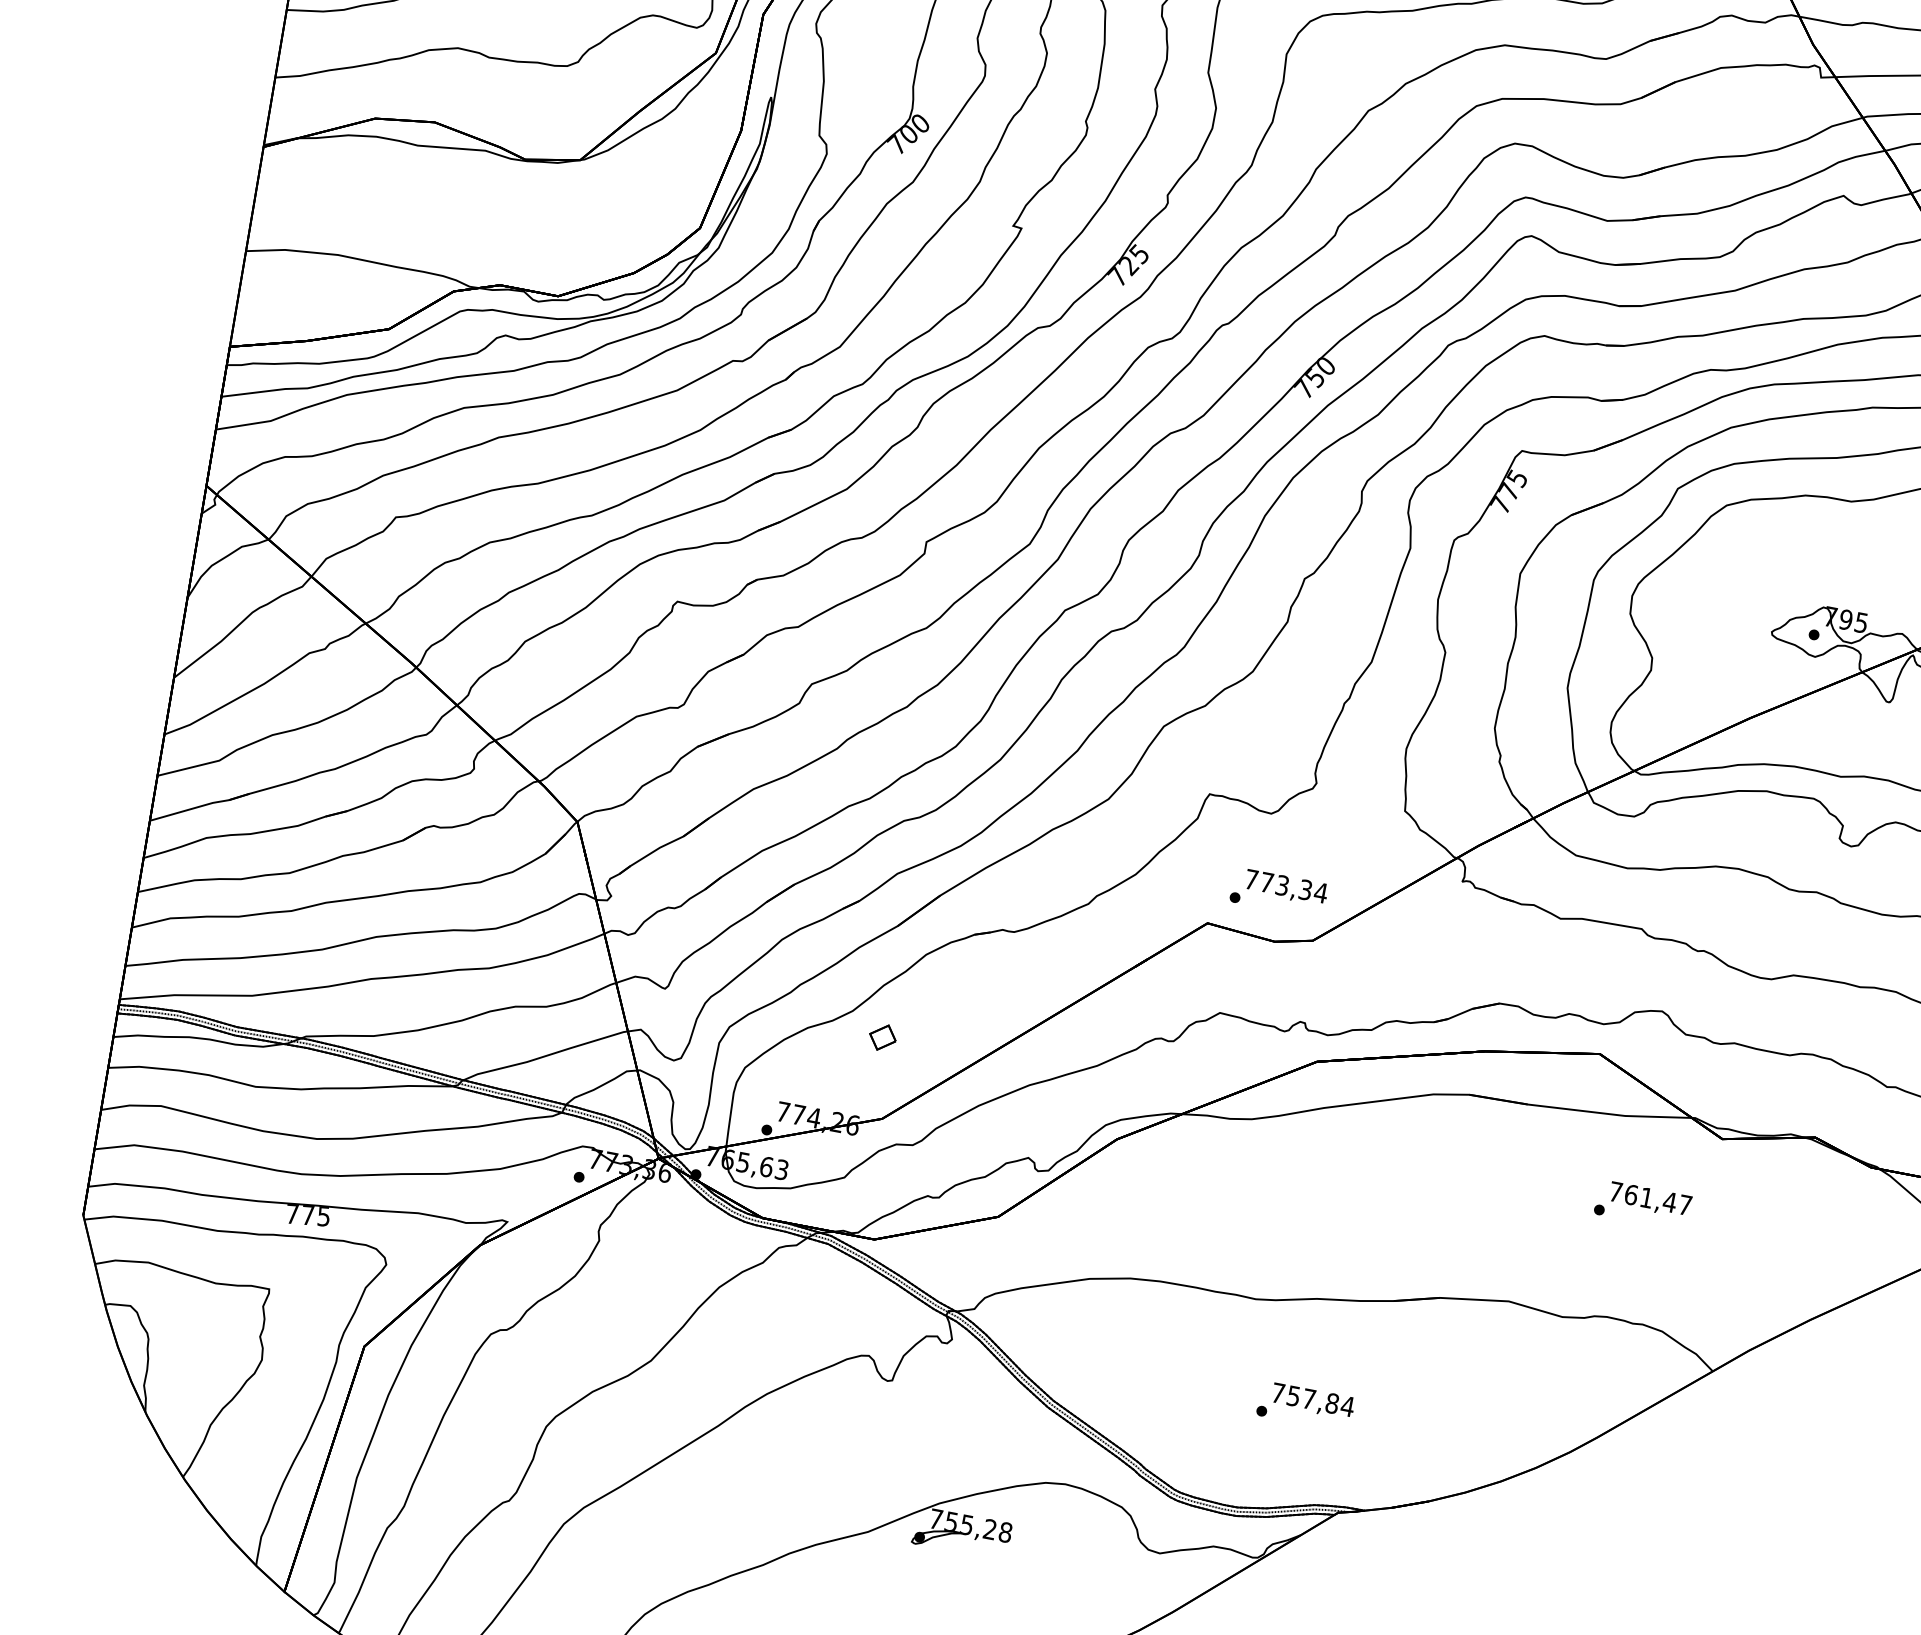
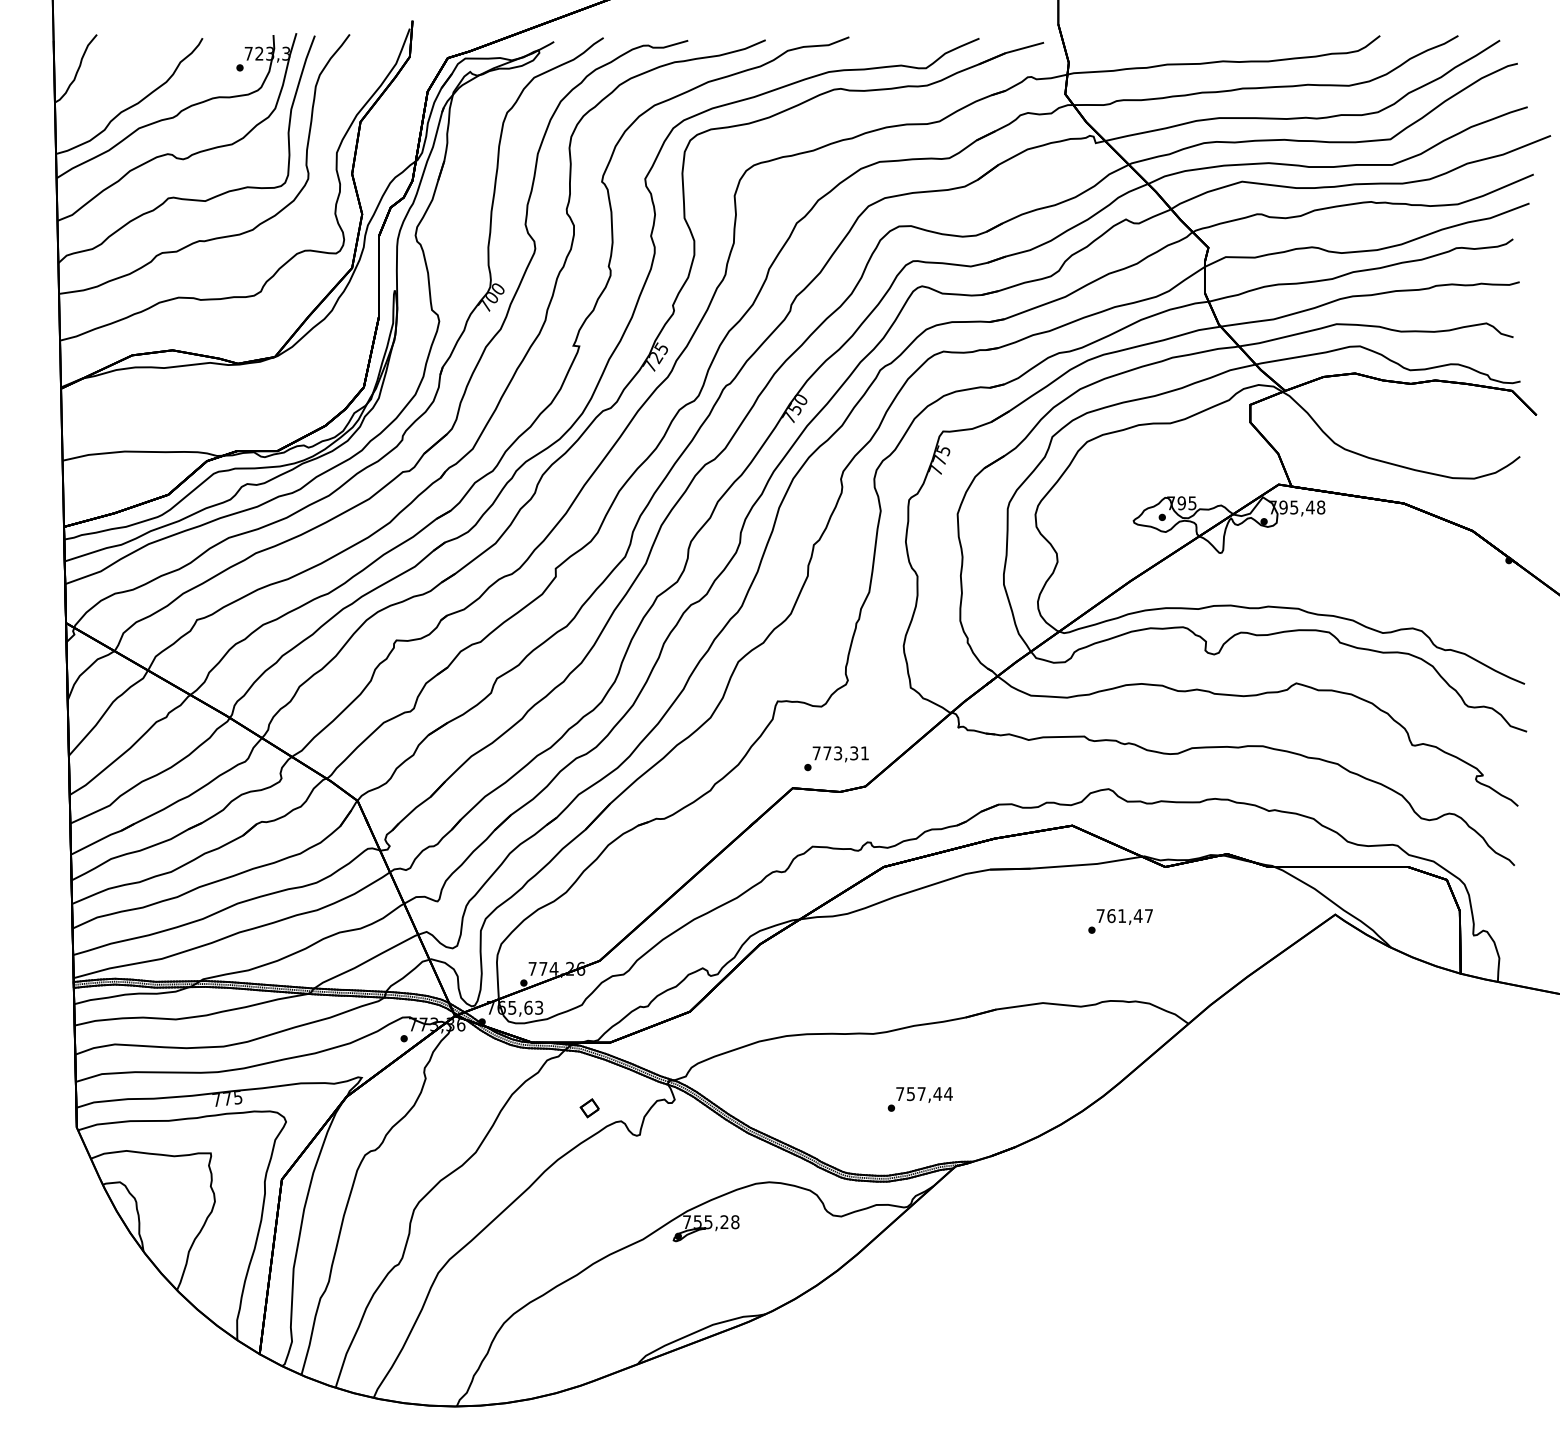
text: (1320, 893) -> (864, 753), 773,34 -> 773,31
part: (882, 1037) -> (589, 1108), moved
text: (1331, 1404) -> (937, 1094), 757,84 -> 757,44

